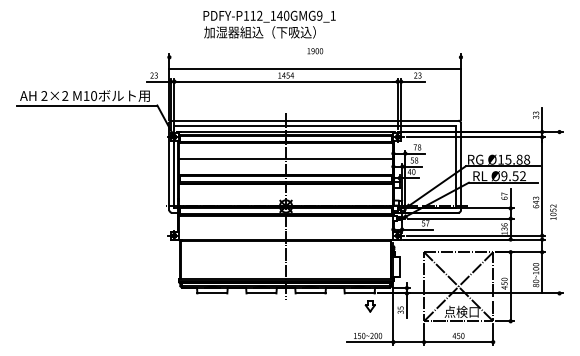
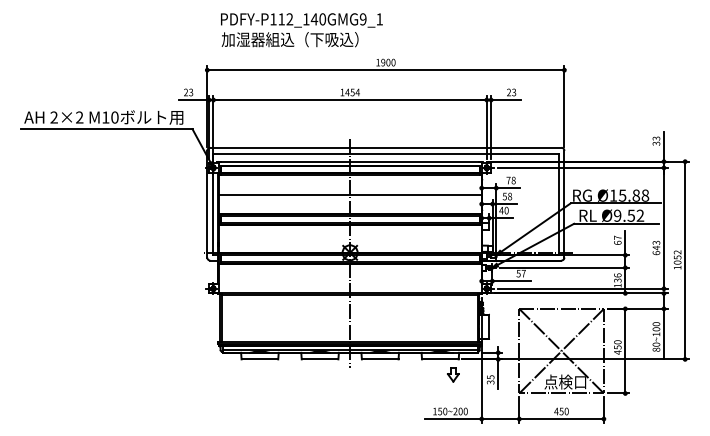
text: (269, 24) -> (301, 29), moved
line: (314, 69) -> (385, 70), moved
line: (559, 212) -> (685, 260), added

